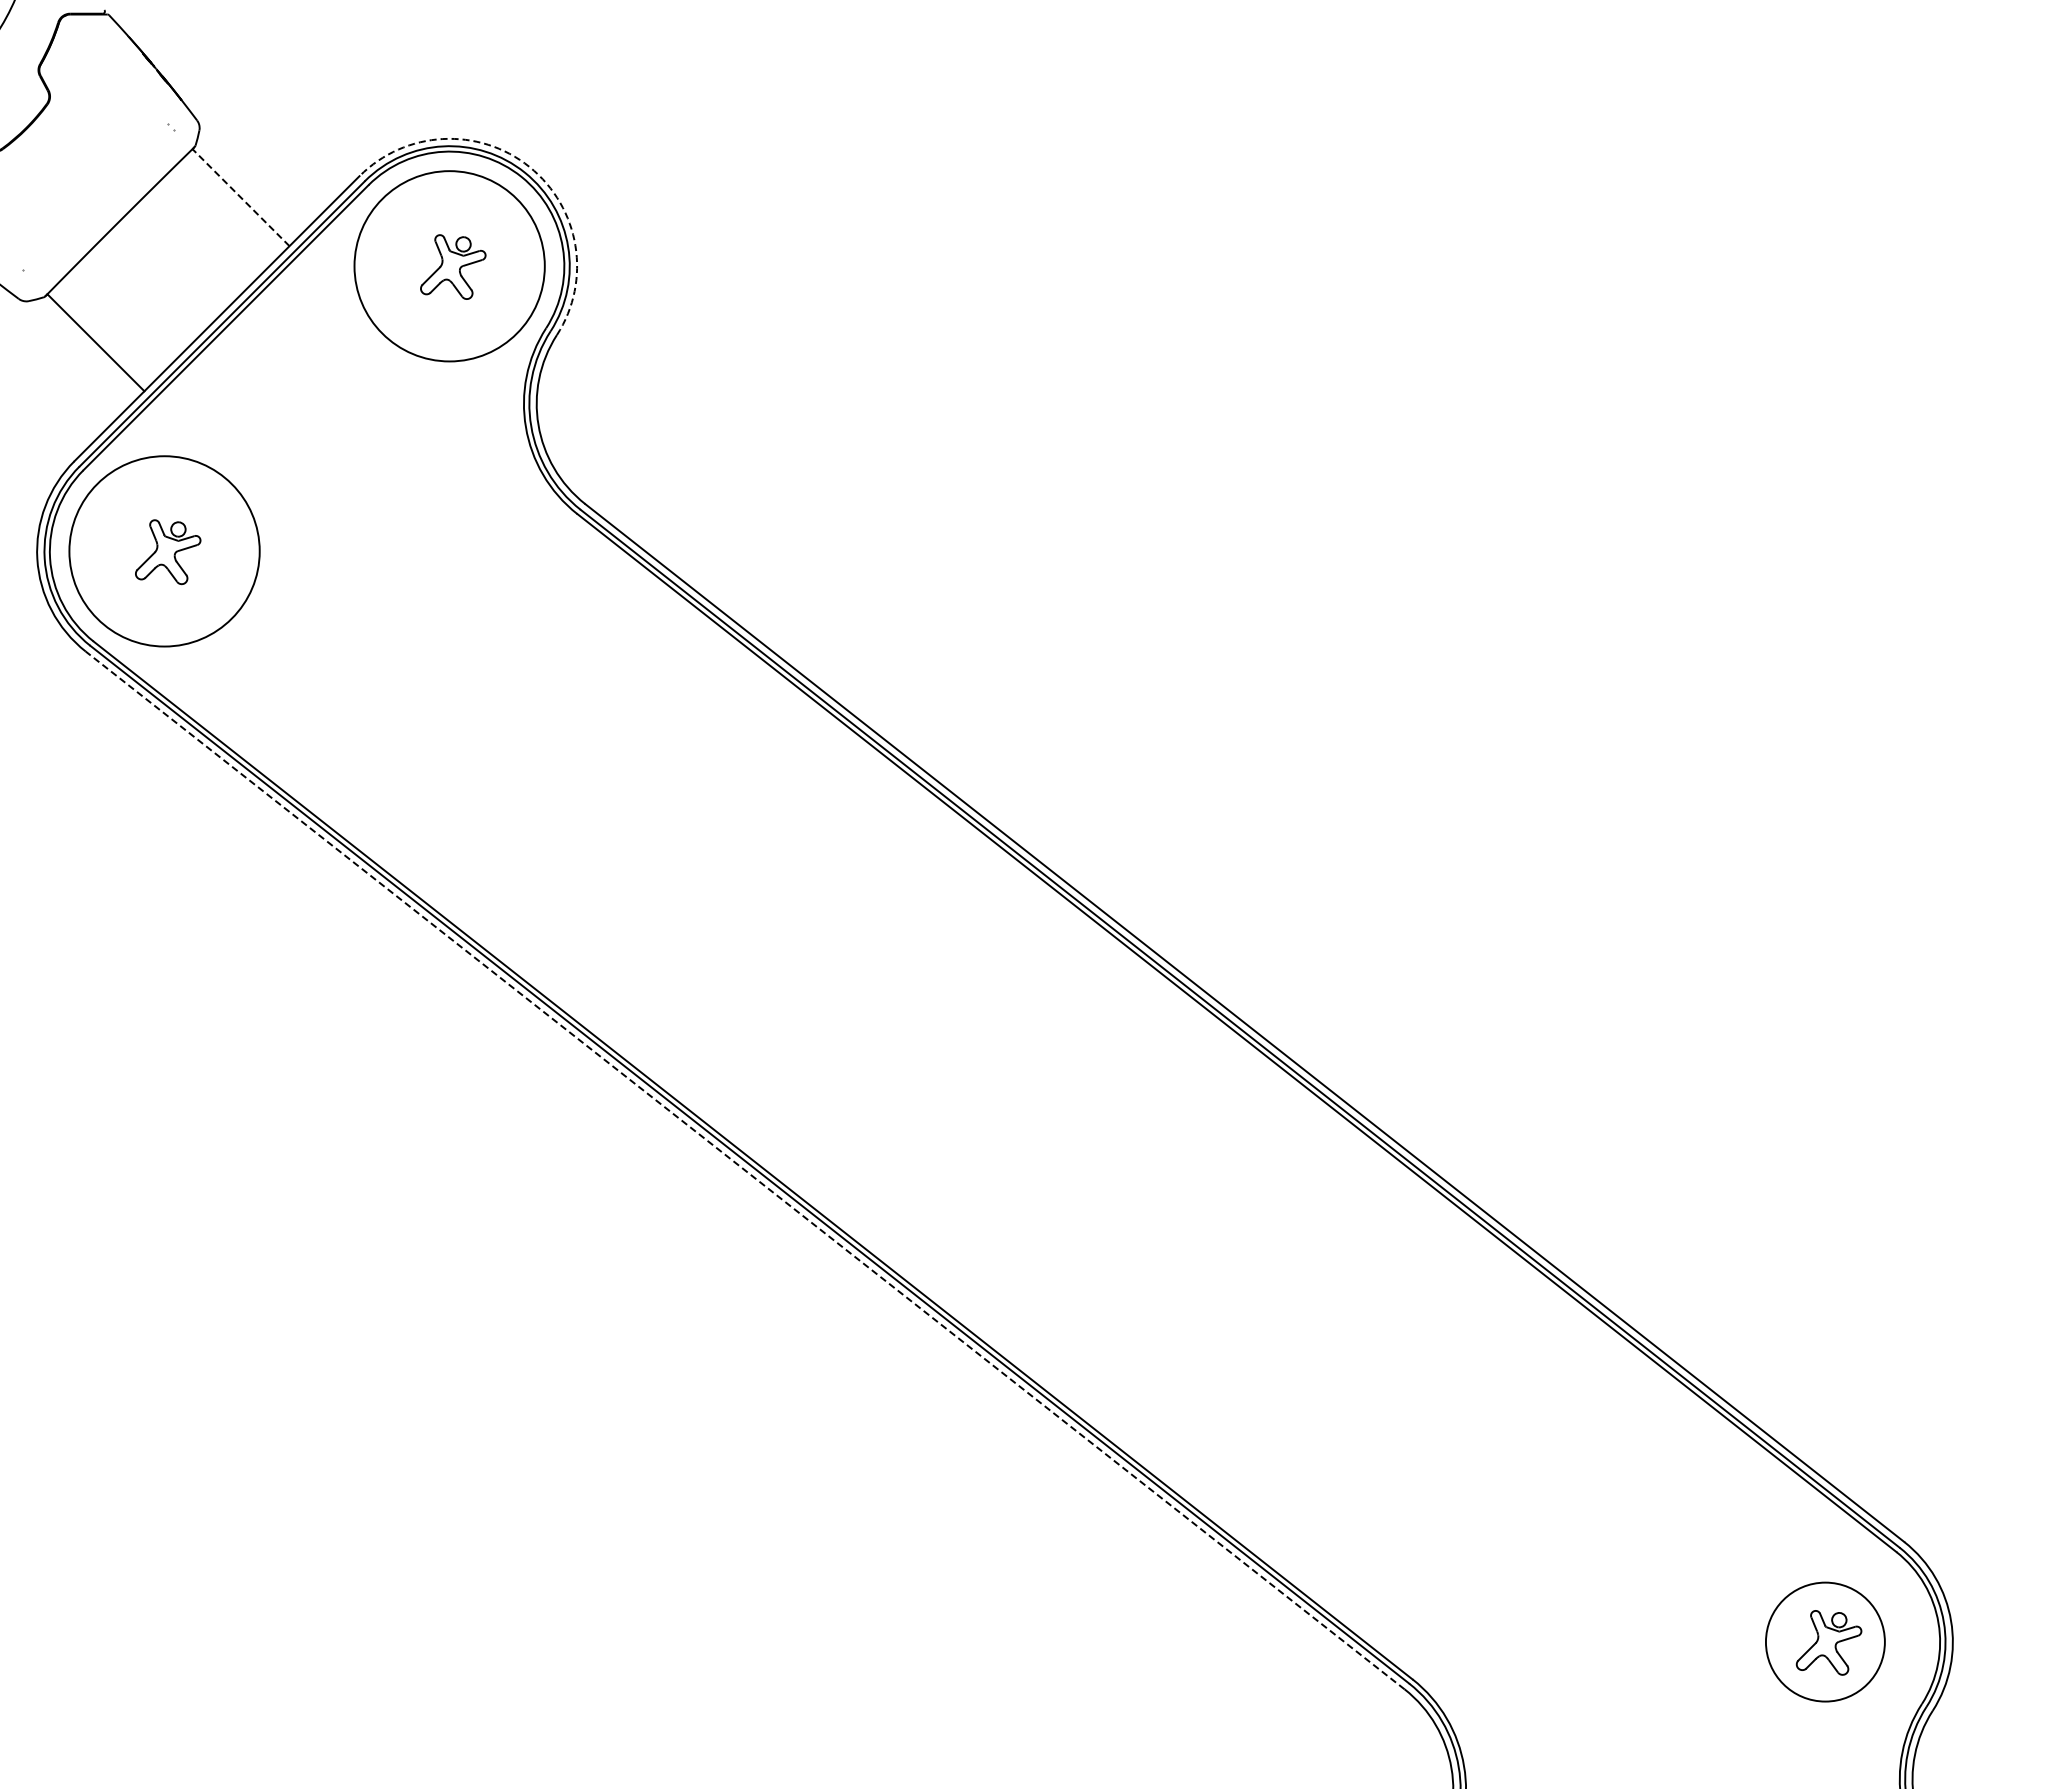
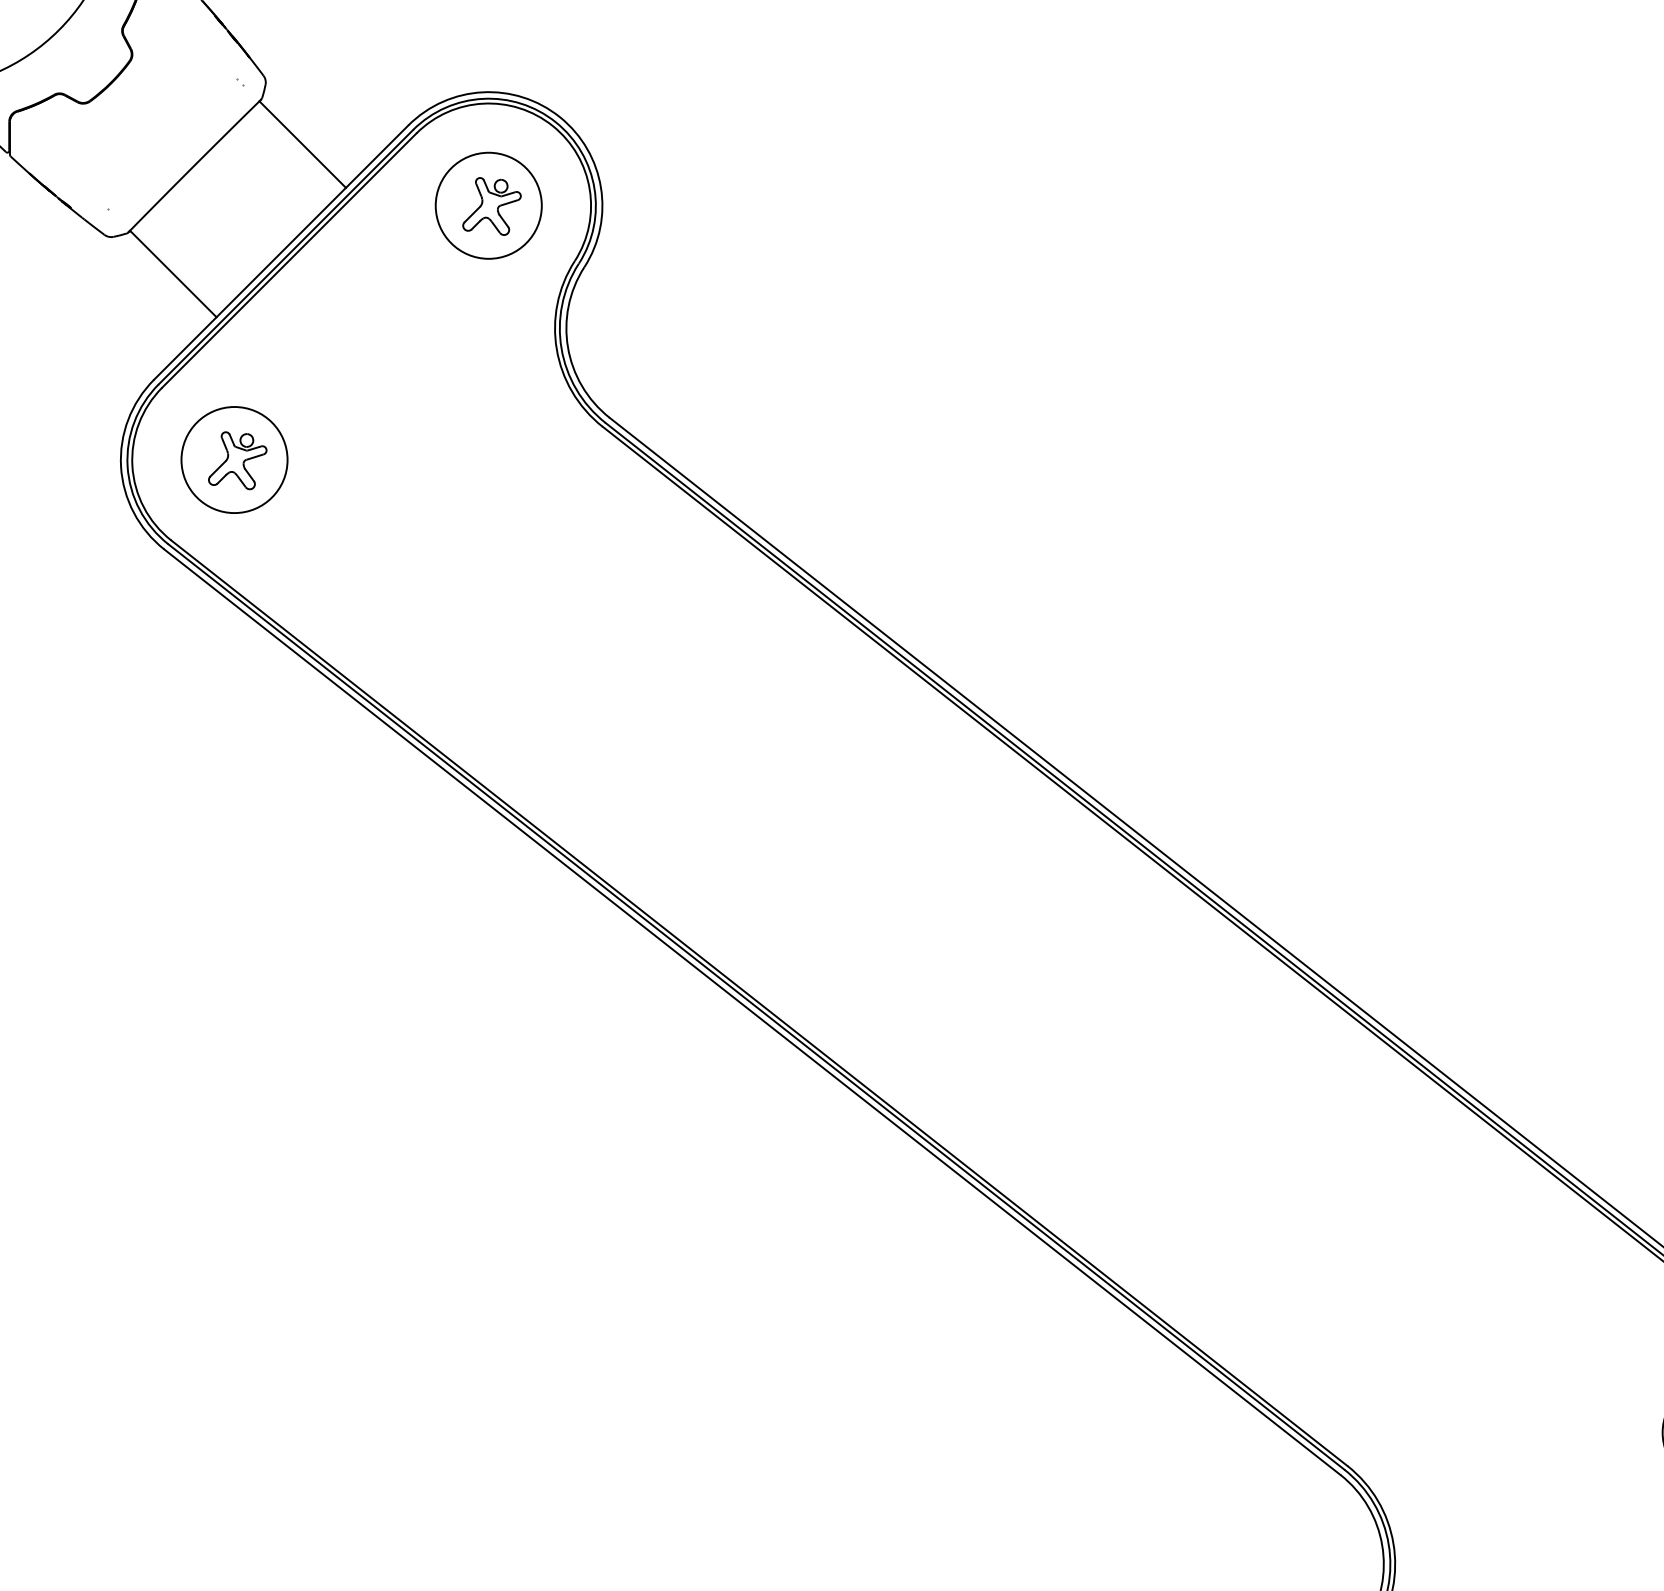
arc: (529, 167) -> (559, 117), dashed -> solid
line: (241, 197) -> (303, 144), dashed -> solid
circle: (449, 265) -> (488, 205), size x0.62
circle: (164, 550) -> (234, 459), size x0.62
line: (744, 1170) -> (751, 1012), dashed -> solid

